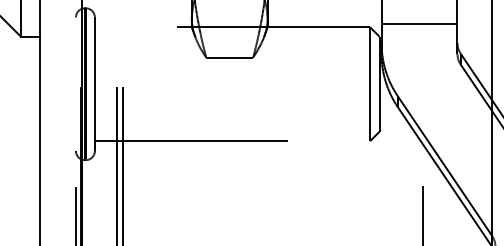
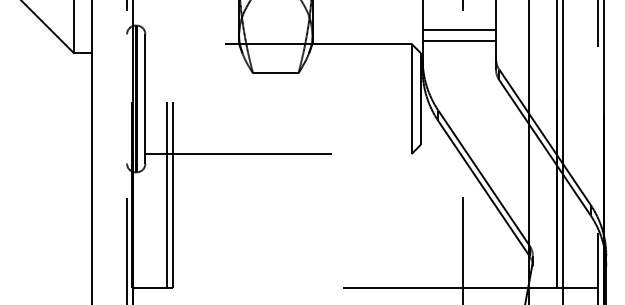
line: (419, 13) -> (459, 30), added

